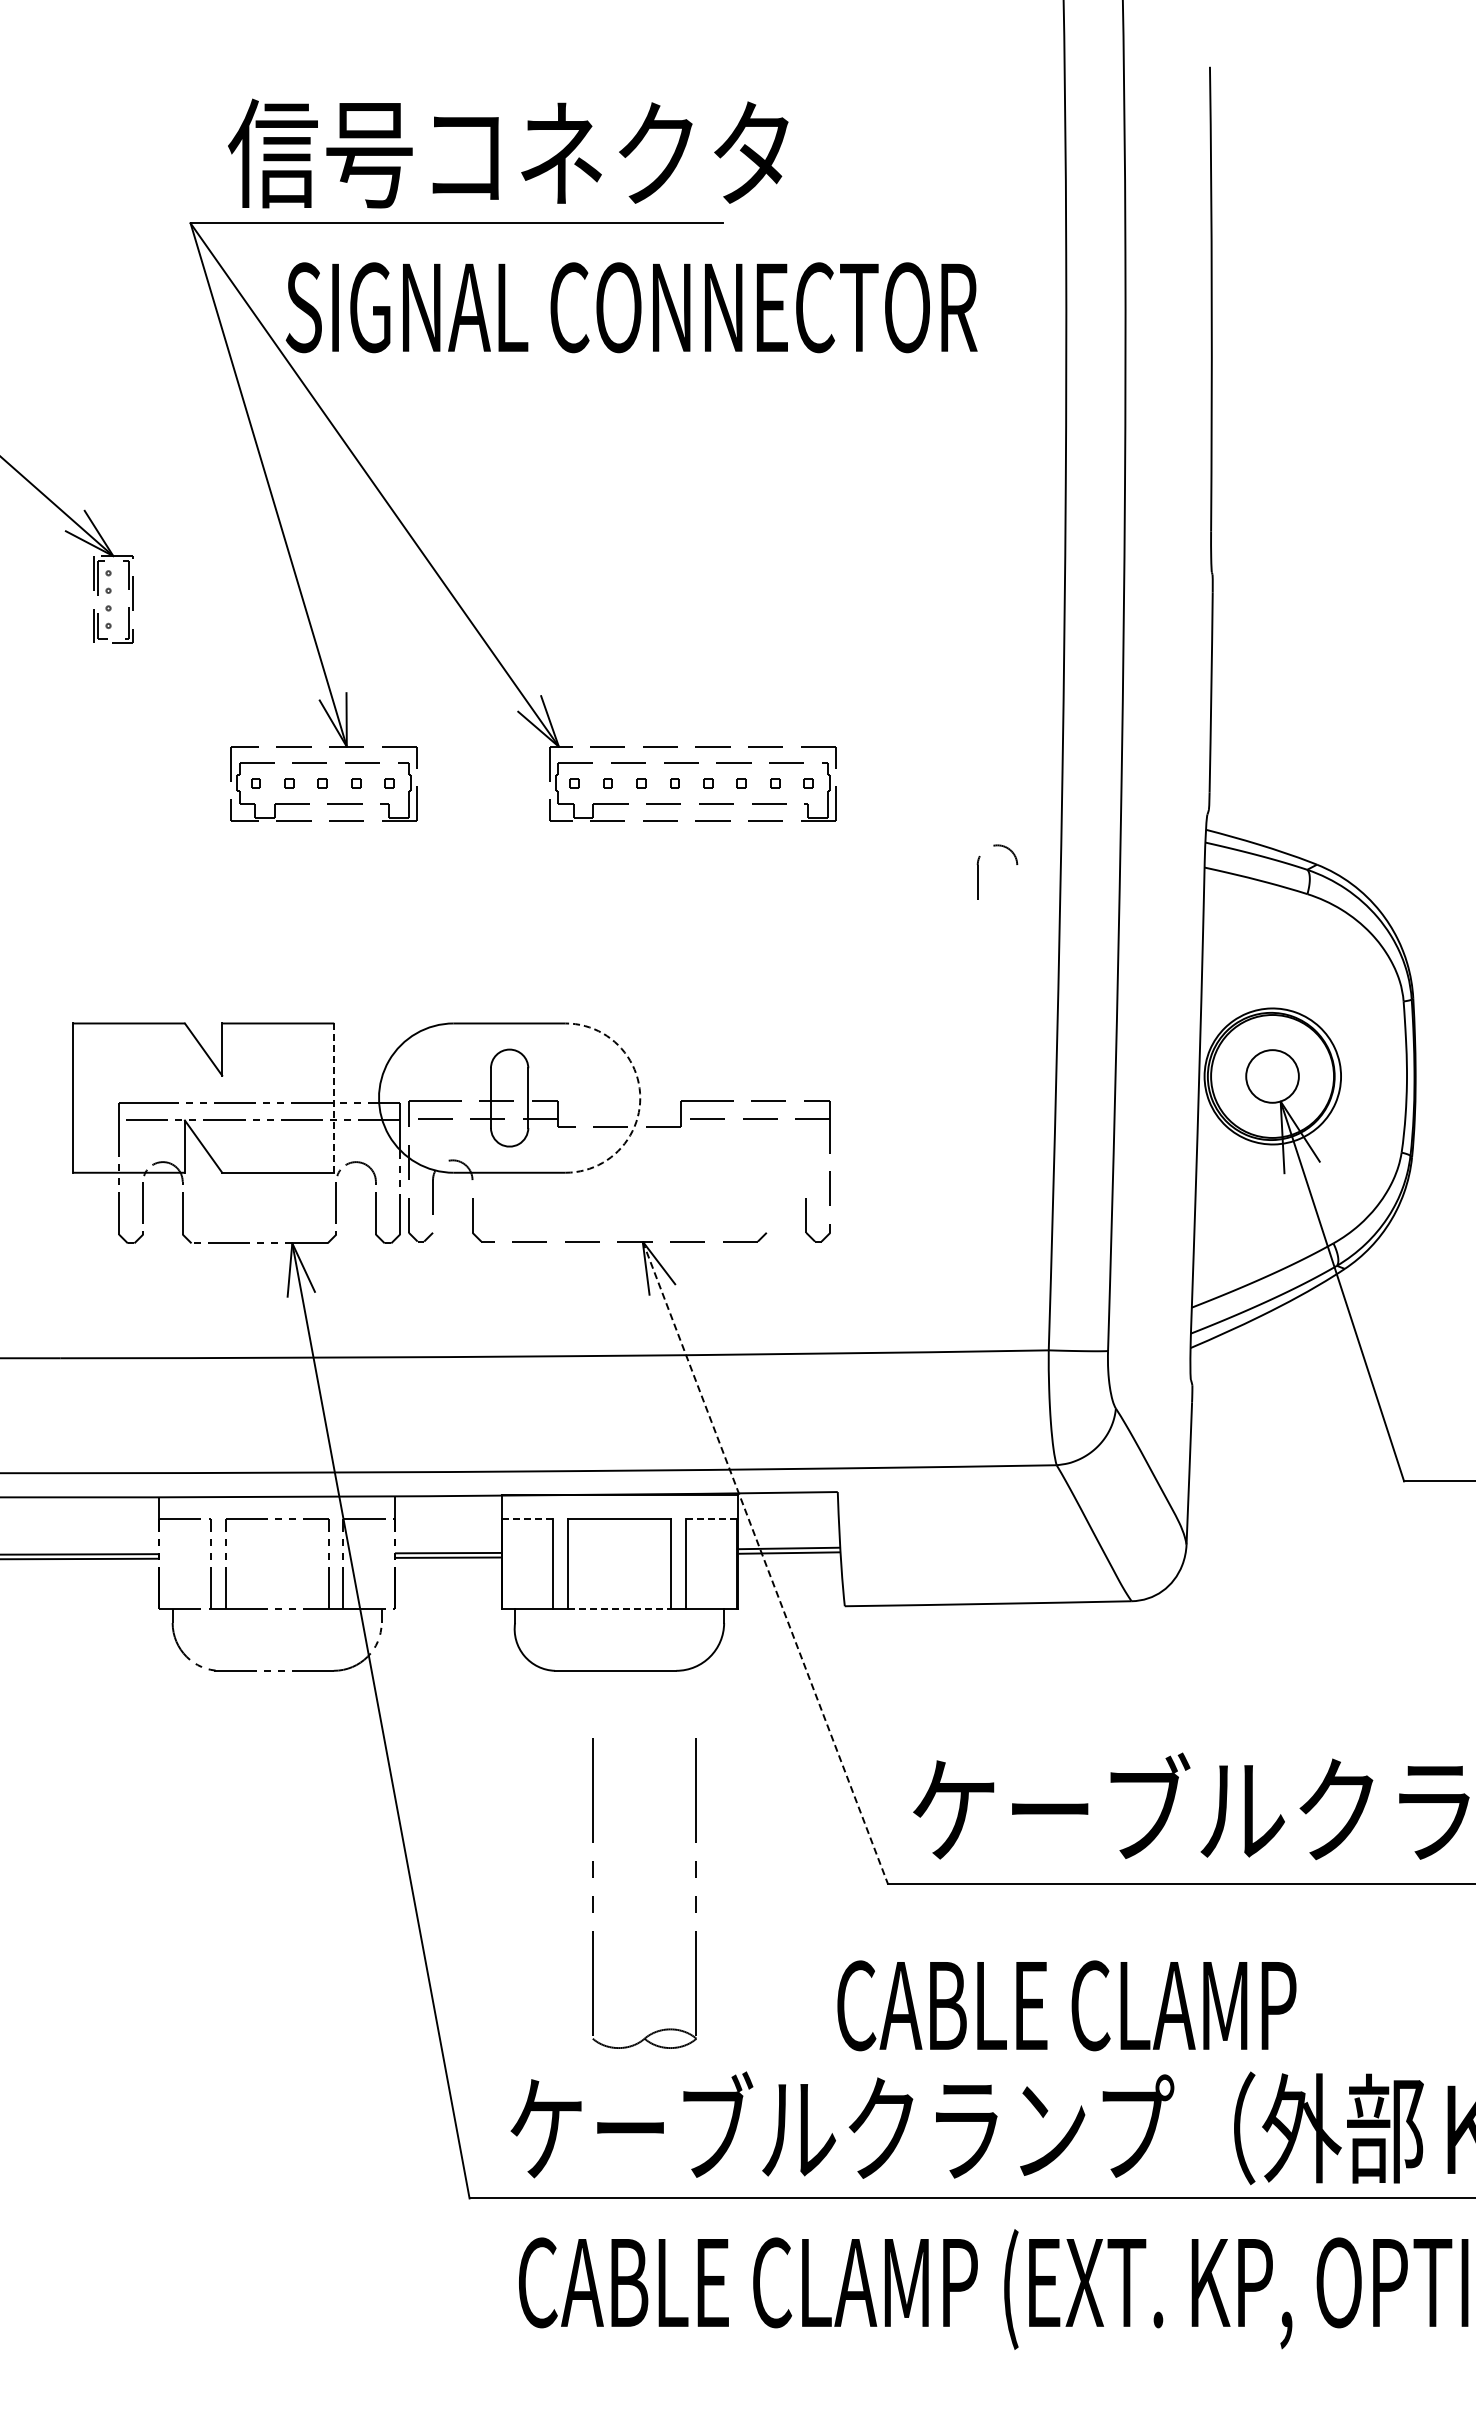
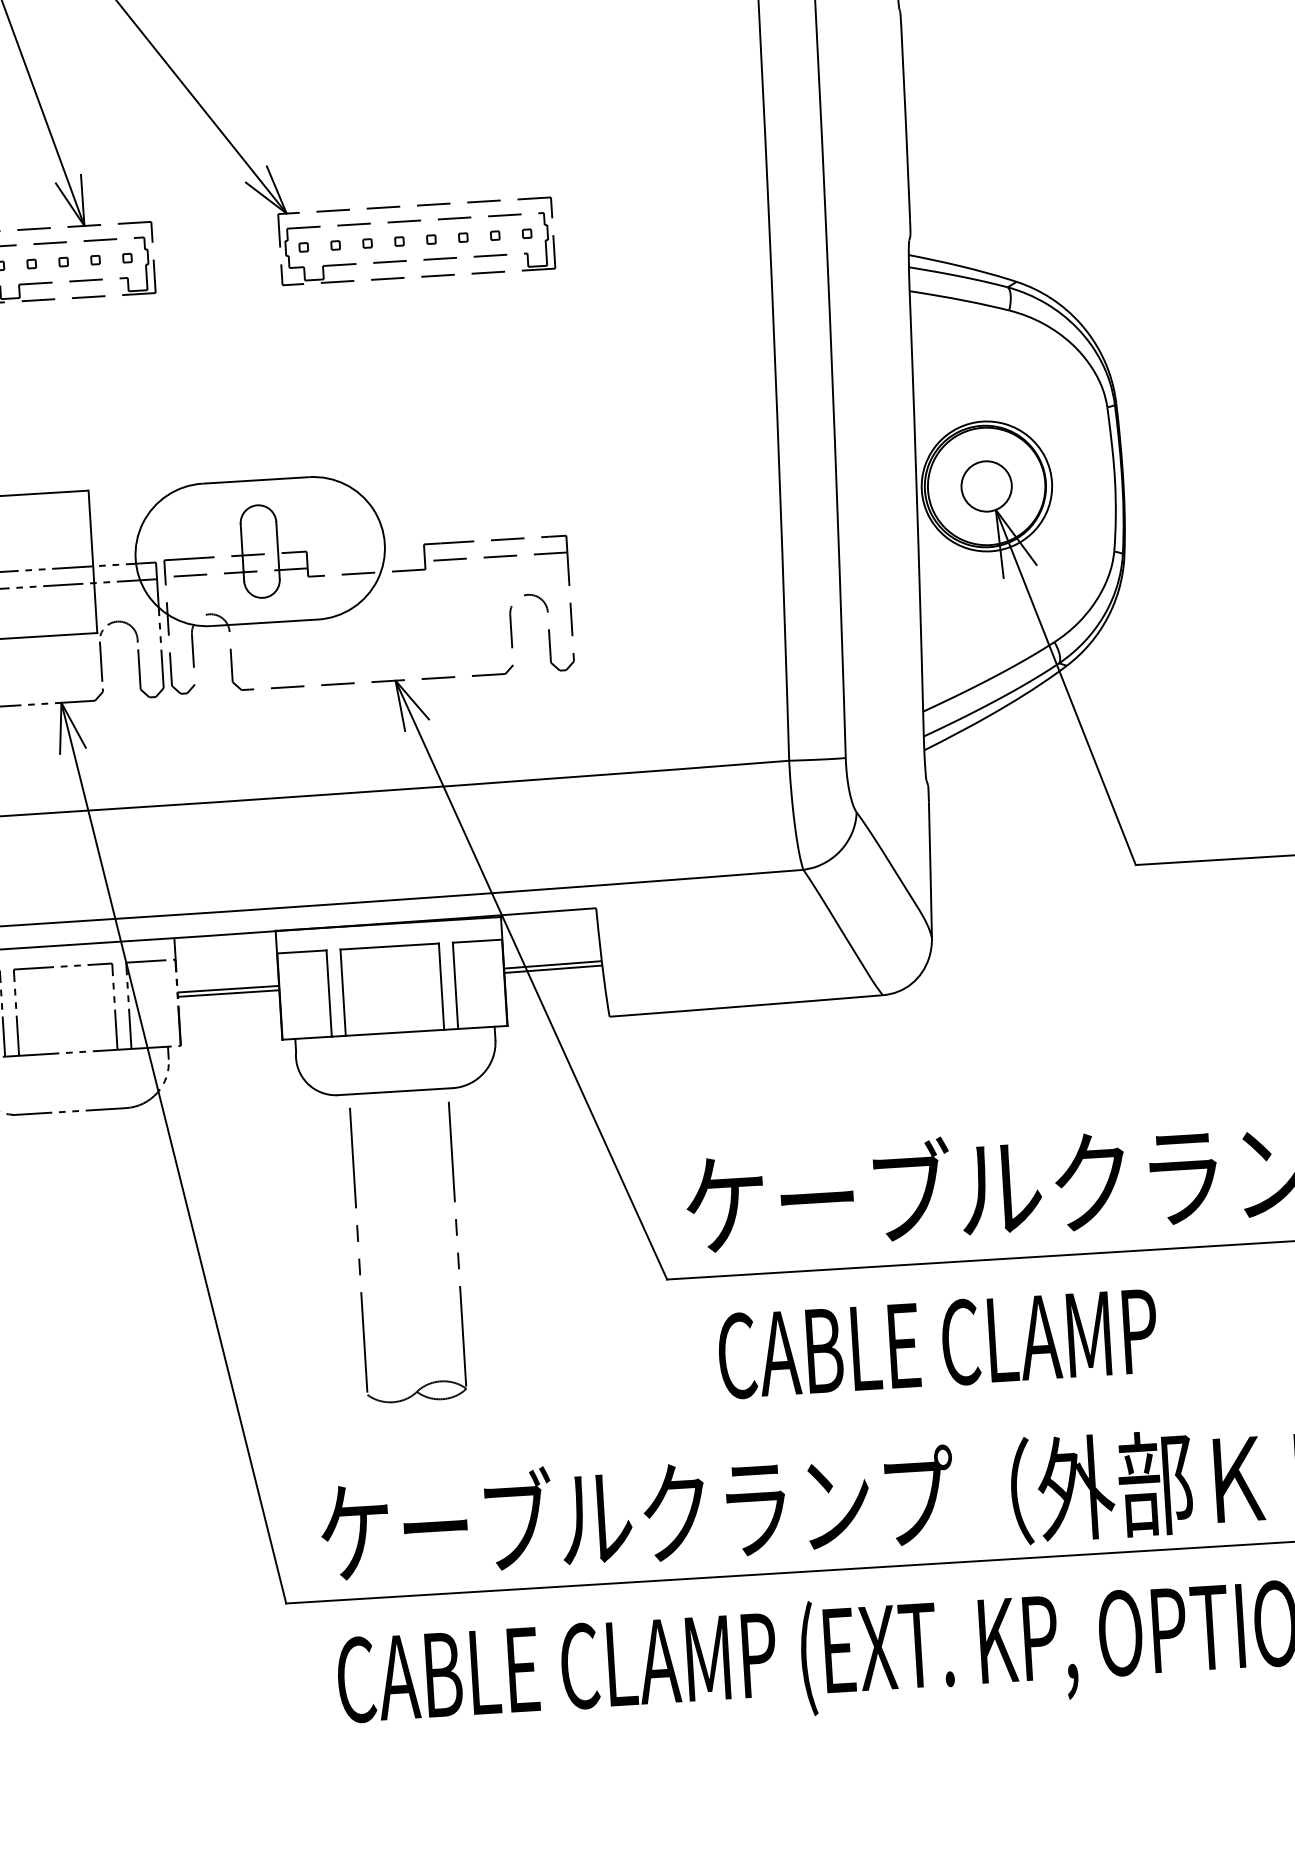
part: (978, 871) -> (511, 620), moved
line: (334, 1098) -> (93, 562), dashed -> solid
arc: (640, 1098) -> (385, 544), dashed -> solid
line: (527, 1518) -> (301, 951), dashed -> solid
line: (711, 1518) -> (477, 940), dashed -> solid
line: (765, 1563) -> (531, 980), dashed -> solid
line: (619, 1609) -> (394, 1032), dashed -> solid
part: (593, 1896) -> (359, 1259), moved
text: (1066, 2005) -> (937, 1343), moved

